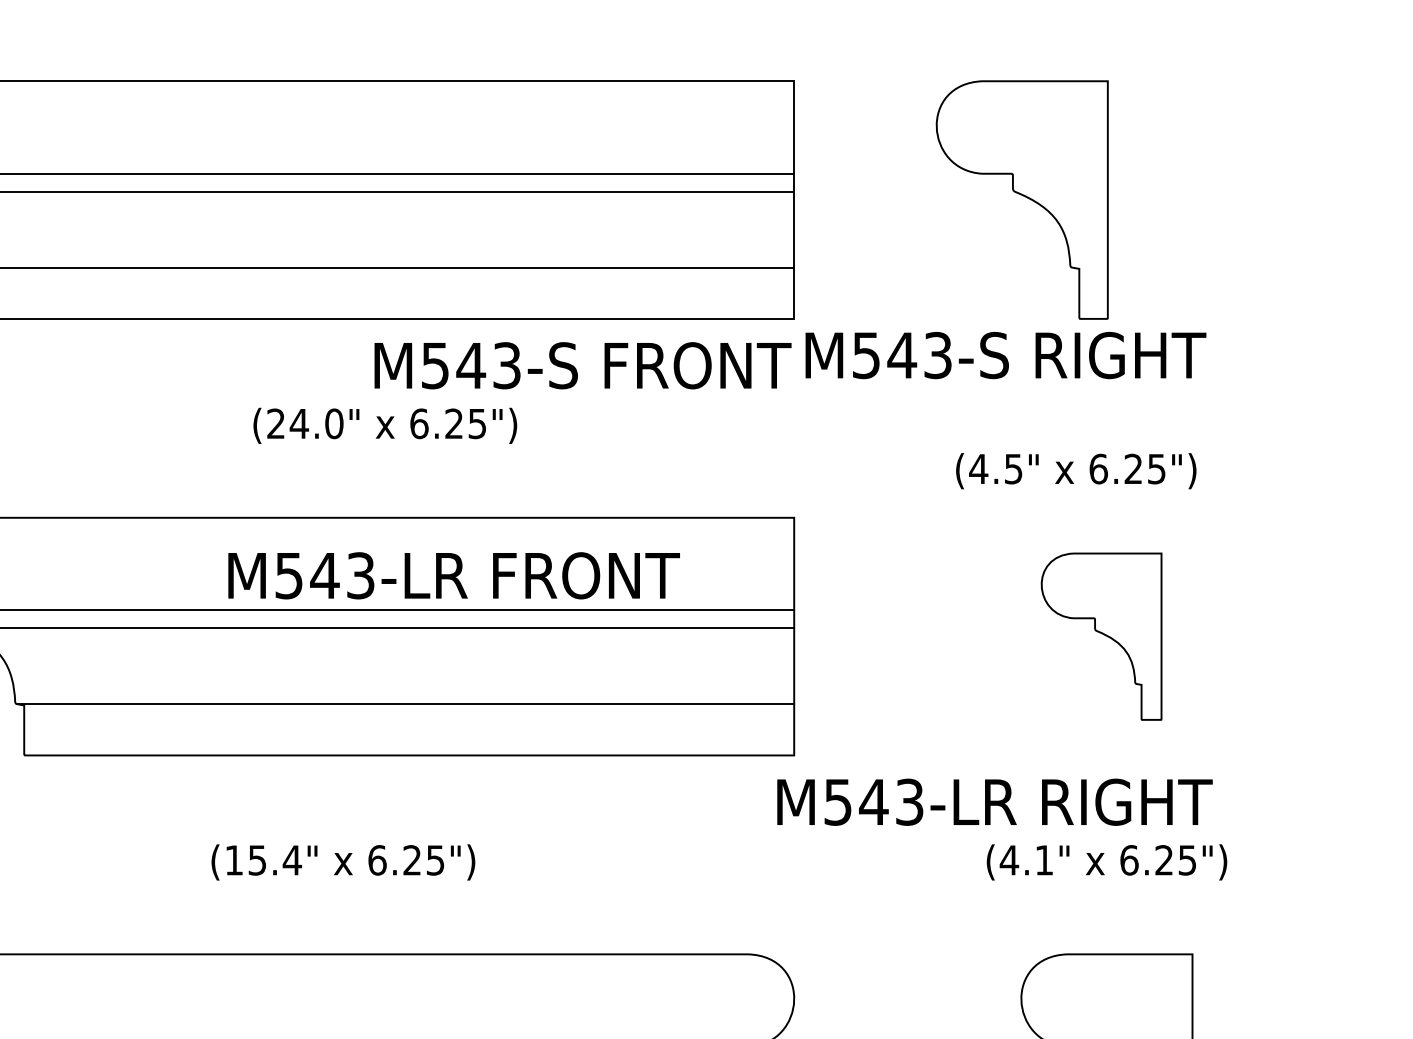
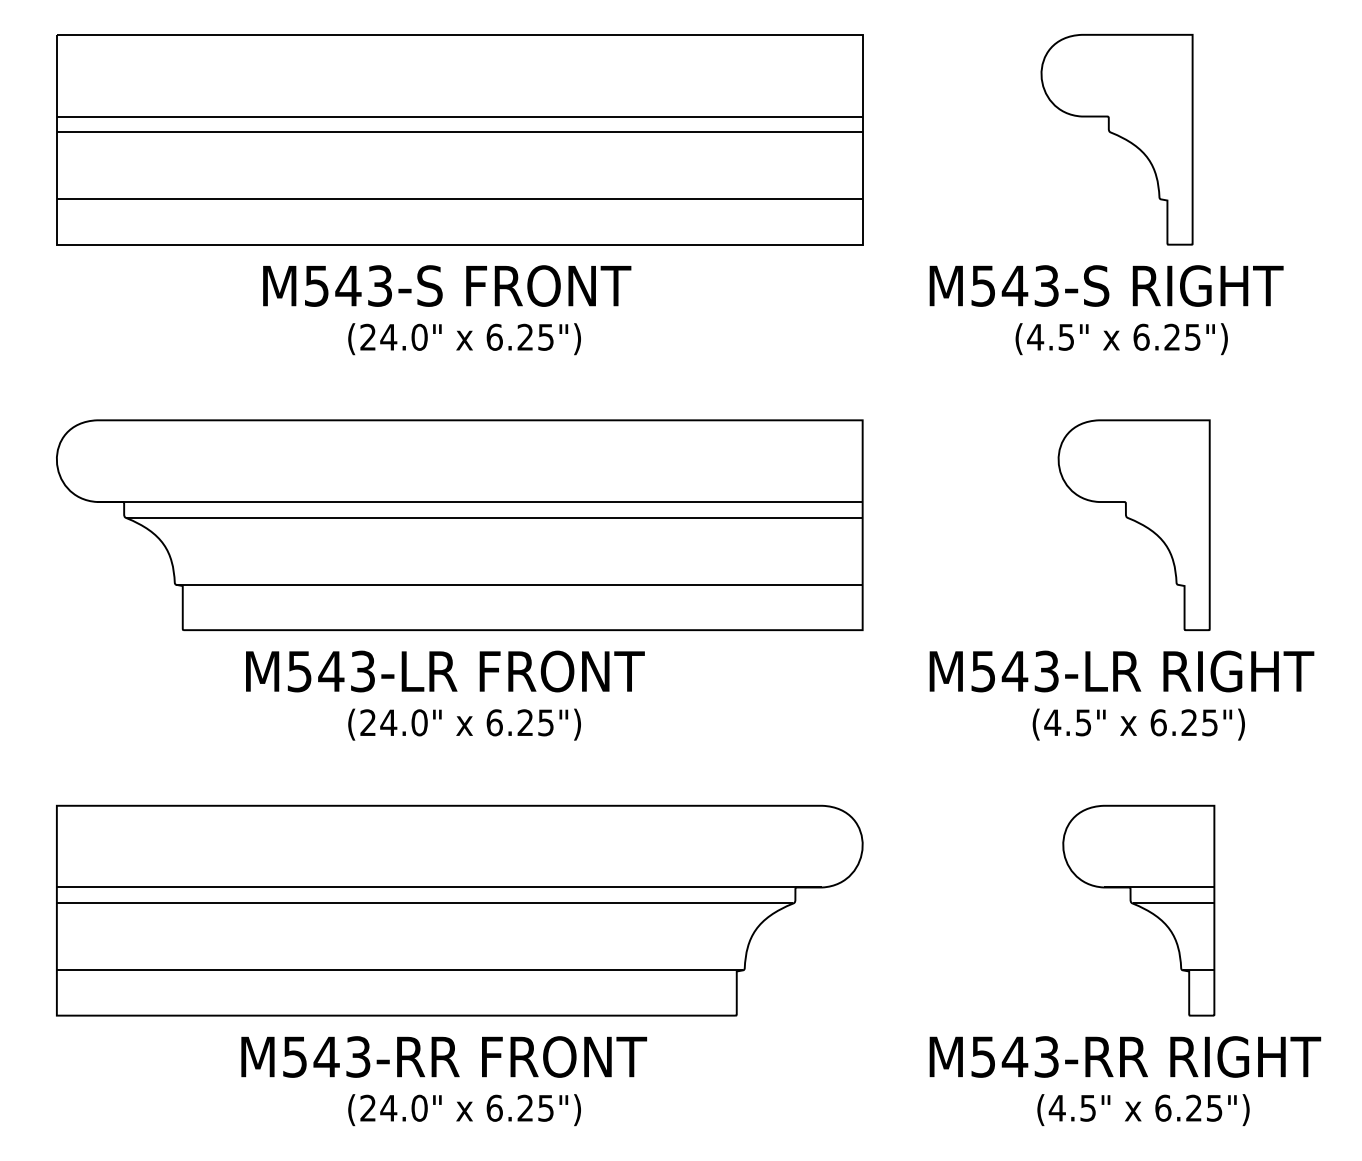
part: (1021, 199) -> (1116, 139), moved
text: (1005, 354) -> (1106, 285), moved
text: (583, 365) -> (447, 285), moved
text: (385, 426) -> (464, 339), moved
text: (1076, 471) -> (1121, 339), moved
text: (454, 575) -> (445, 671), moved
part: (1100, 636) -> (1133, 525), size x1.43
text: (994, 802) -> (1121, 671), moved
text: (263, 860) -> (394, 722), (15.4" -> (24.0"
text: (1044, 860) -> (1083, 722), (4.1" -> (4.5"

